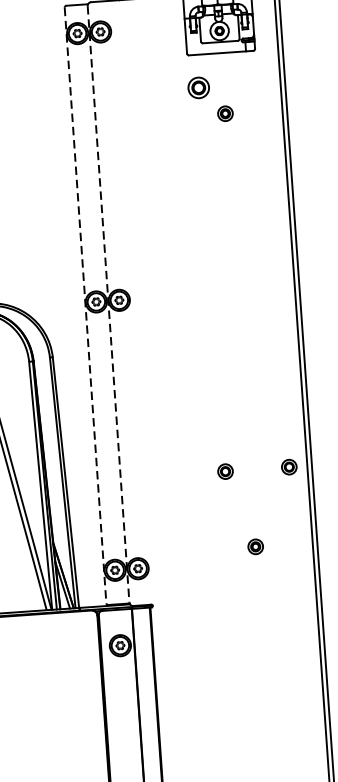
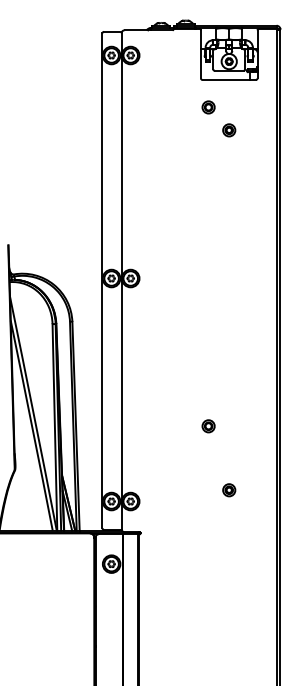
part: (198, 87) -> (208, 107), size x0.71
line: (108, 304) -> (121, 281), dashed -> solid
line: (85, 306) -> (102, 281), dashed -> solid
part: (289, 467) -> (261, 426), removed

